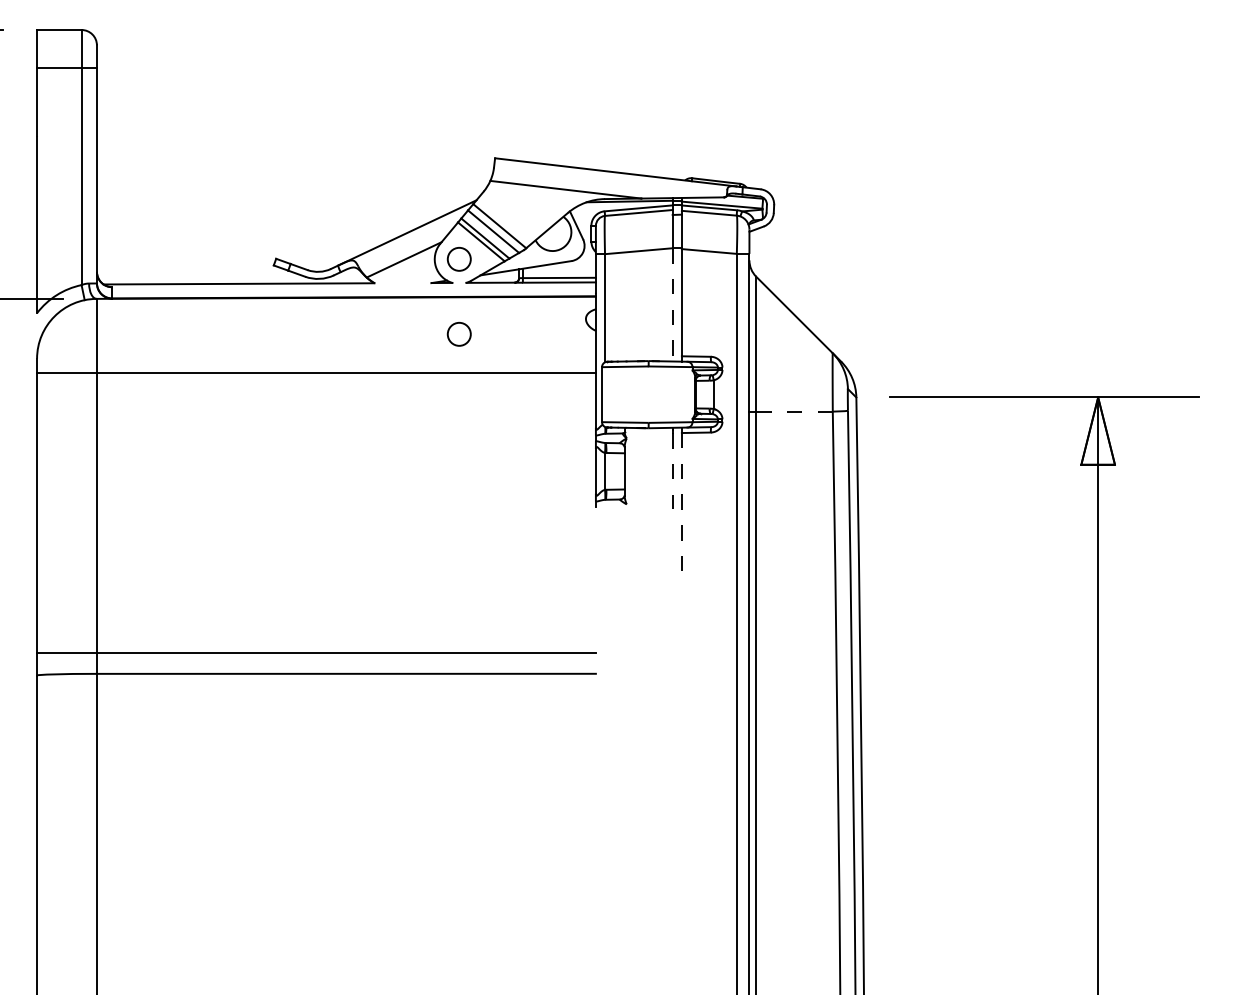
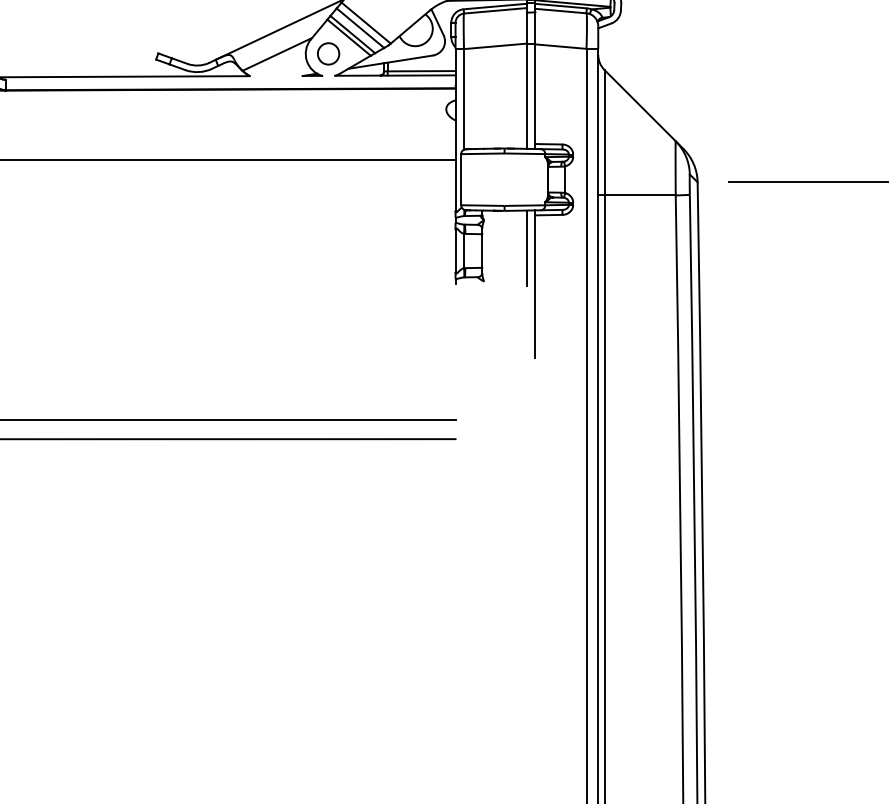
line: (672, 304) -> (526, 95), dashed -> solid
circle: (458, 334) -> (327, 123), removed
line: (794, 411) -> (640, 195), dashed -> solid
line: (672, 471) -> (526, 251), dashed -> solid
line: (681, 509) -> (535, 286), dashed -> solid

